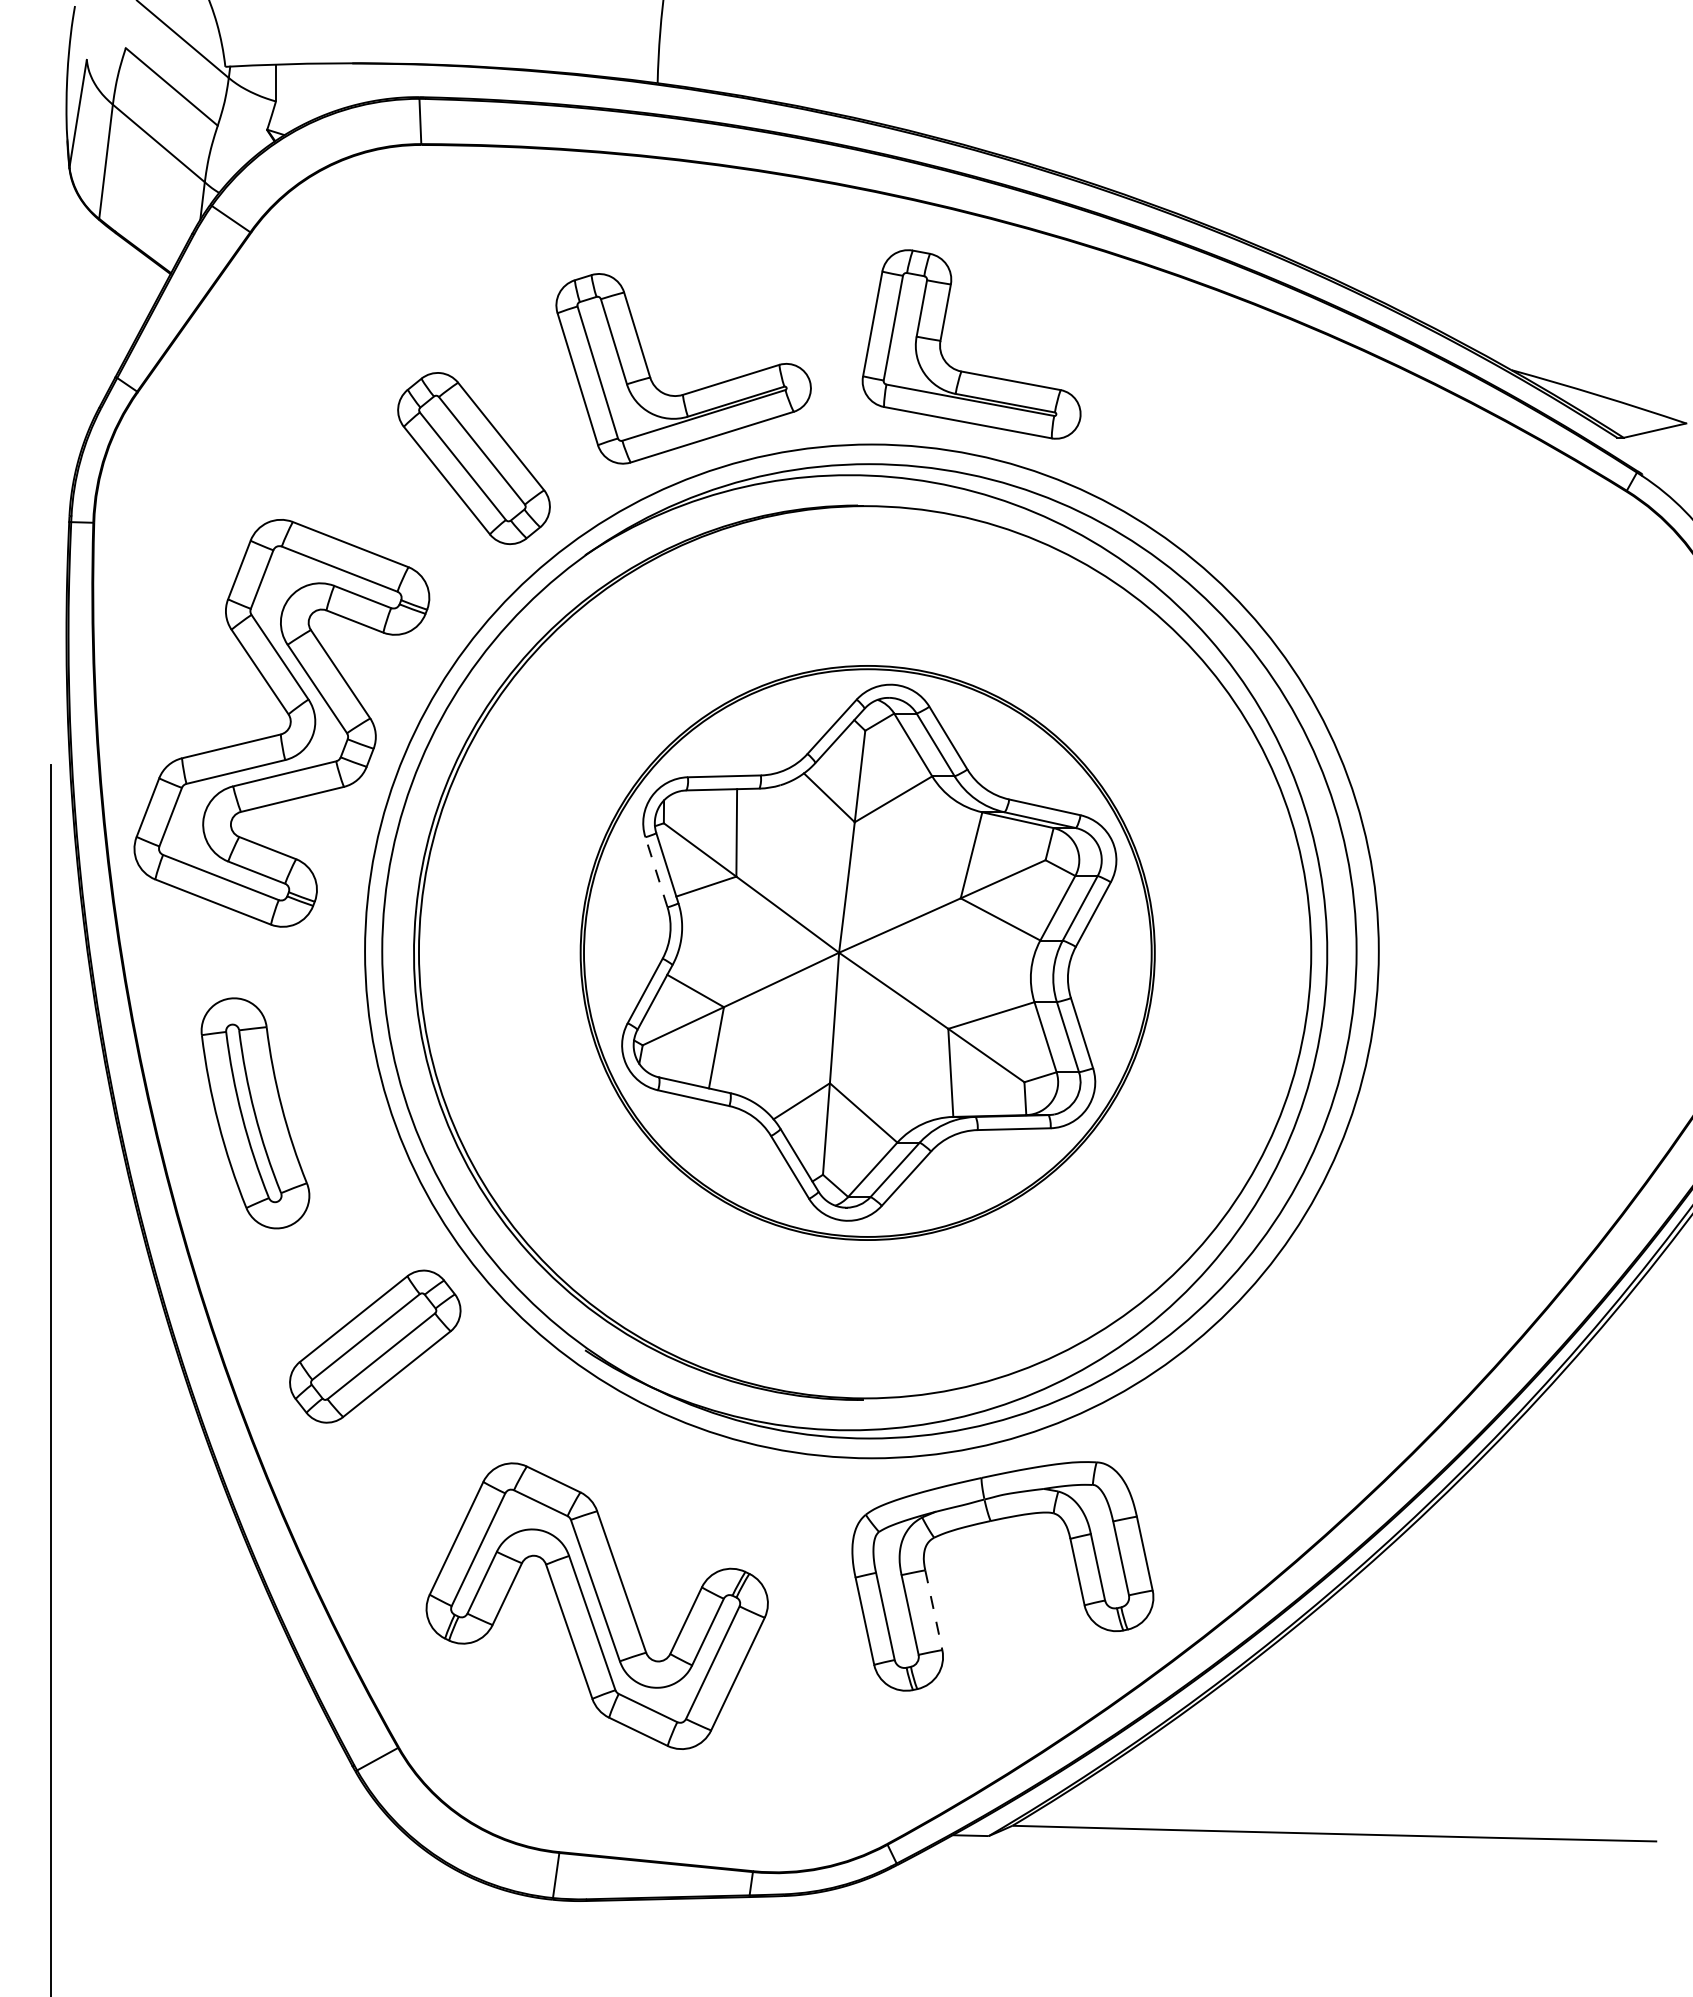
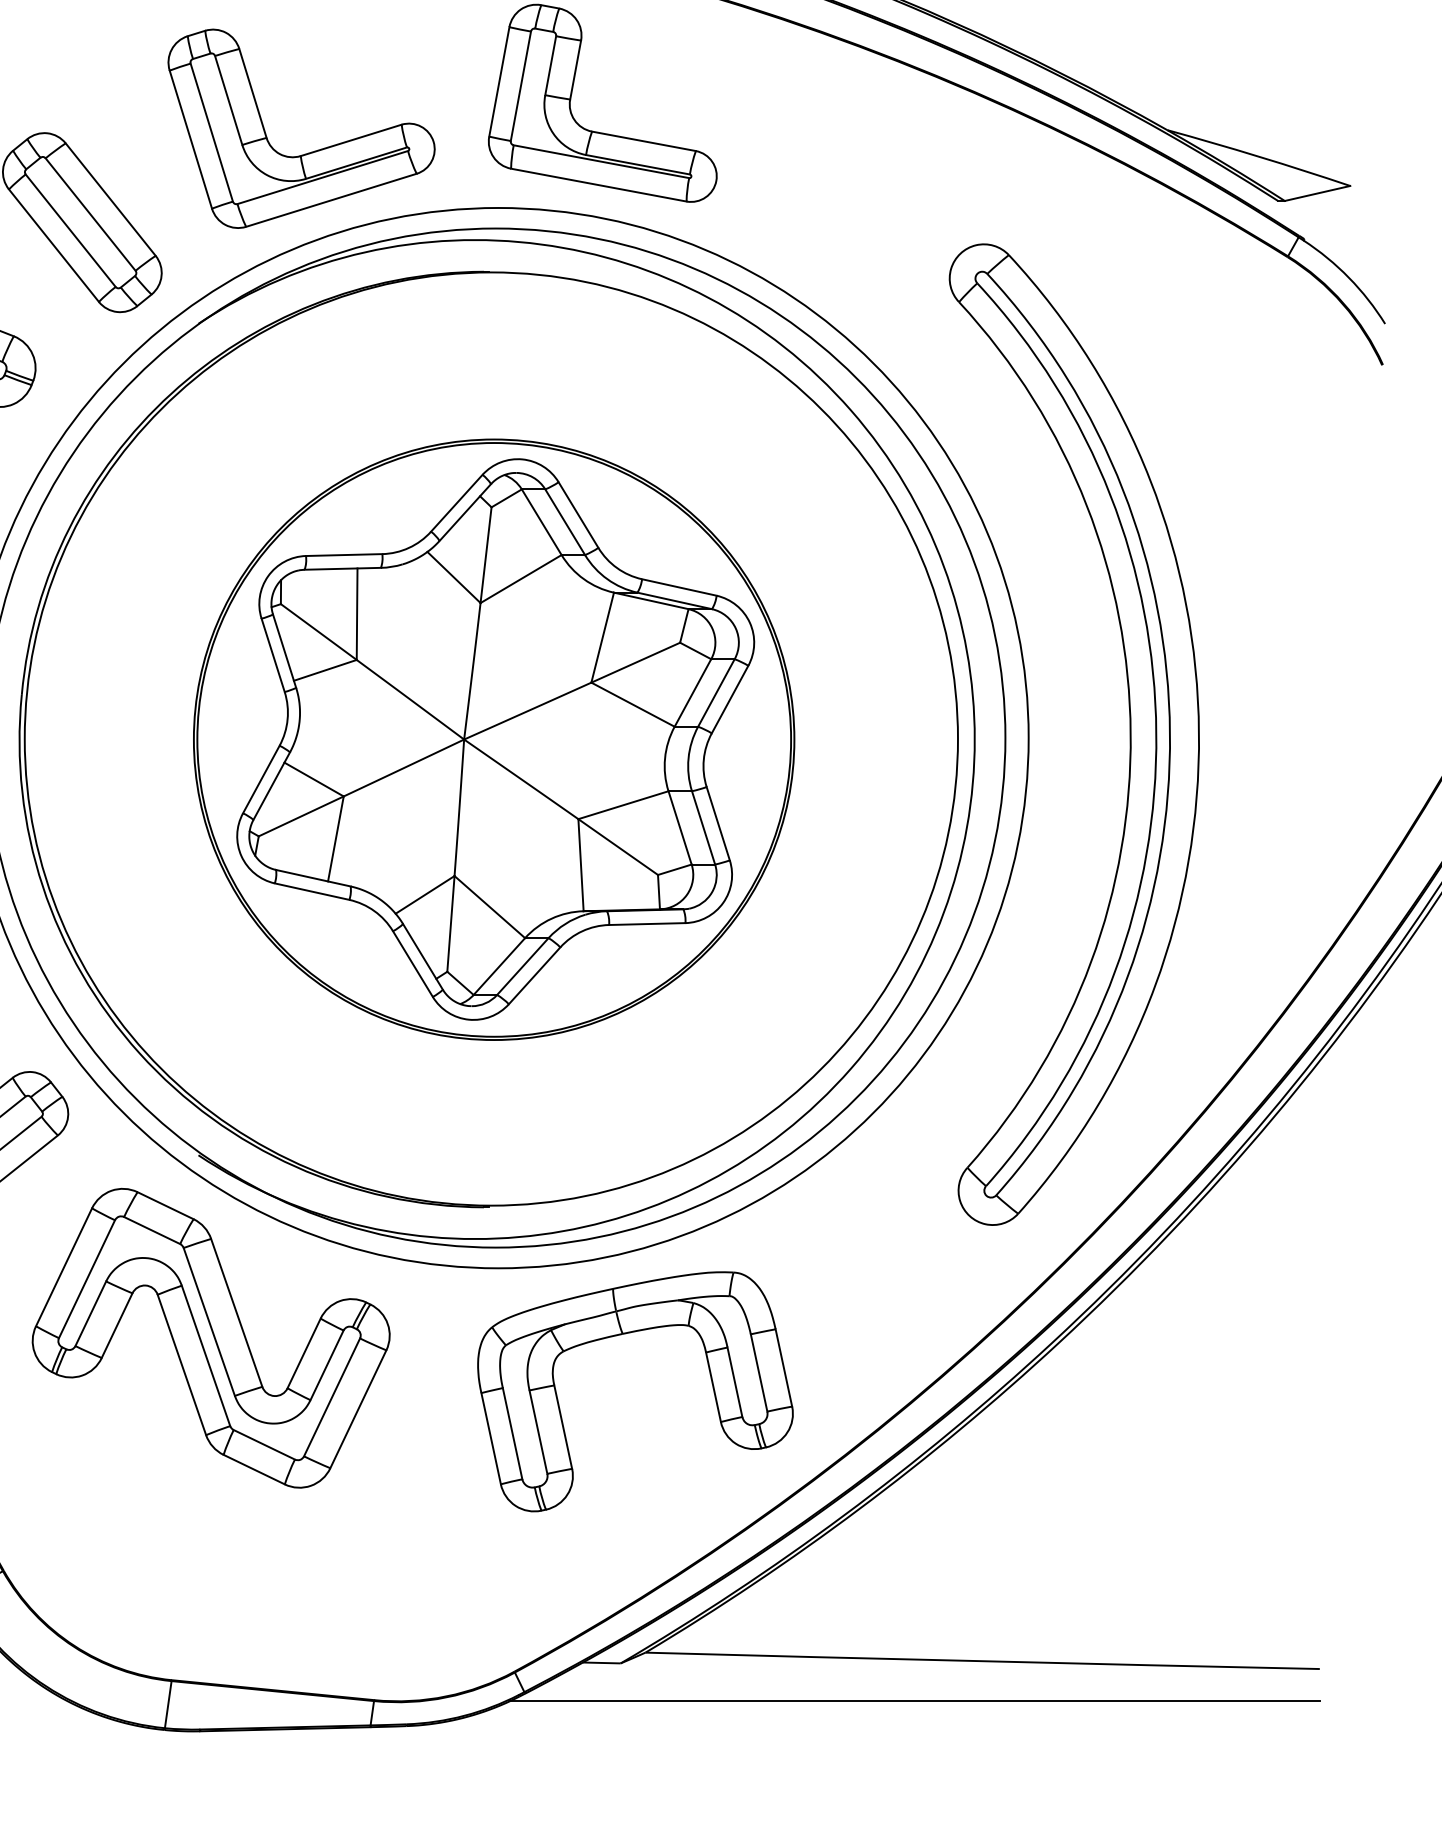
line: (656, 872) -> (273, 655), dashed -> solid
part: (1475, 947) -> (1129, 734), added
part: (596, 1605) -> (210, 1337), moved
line: (933, 1610) -> (562, 1427), dashed -> solid
line: (1269, 1872) -> (914, 1701), added

